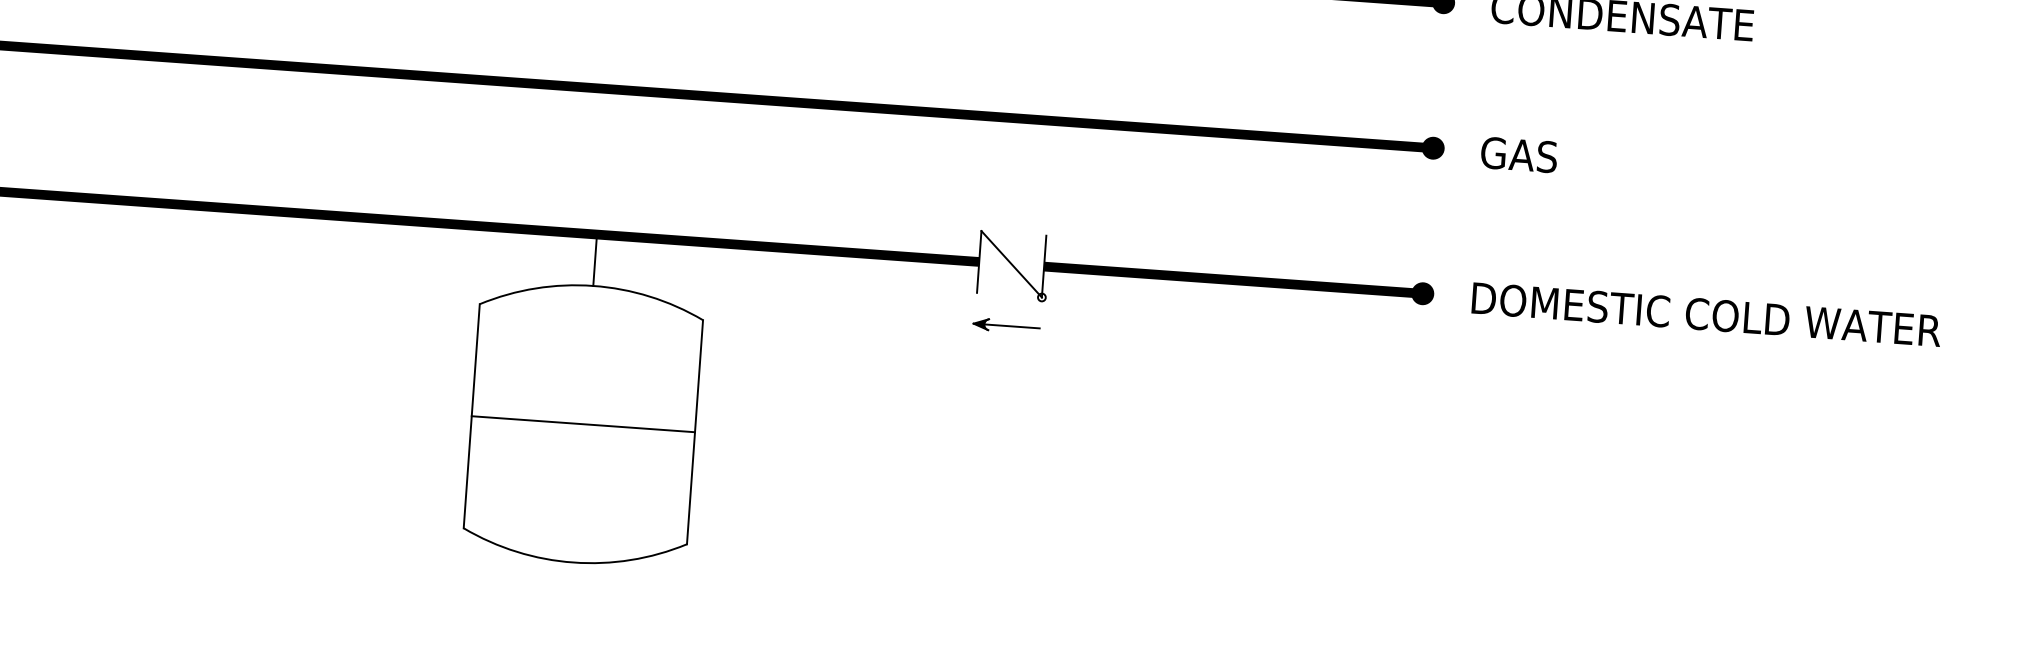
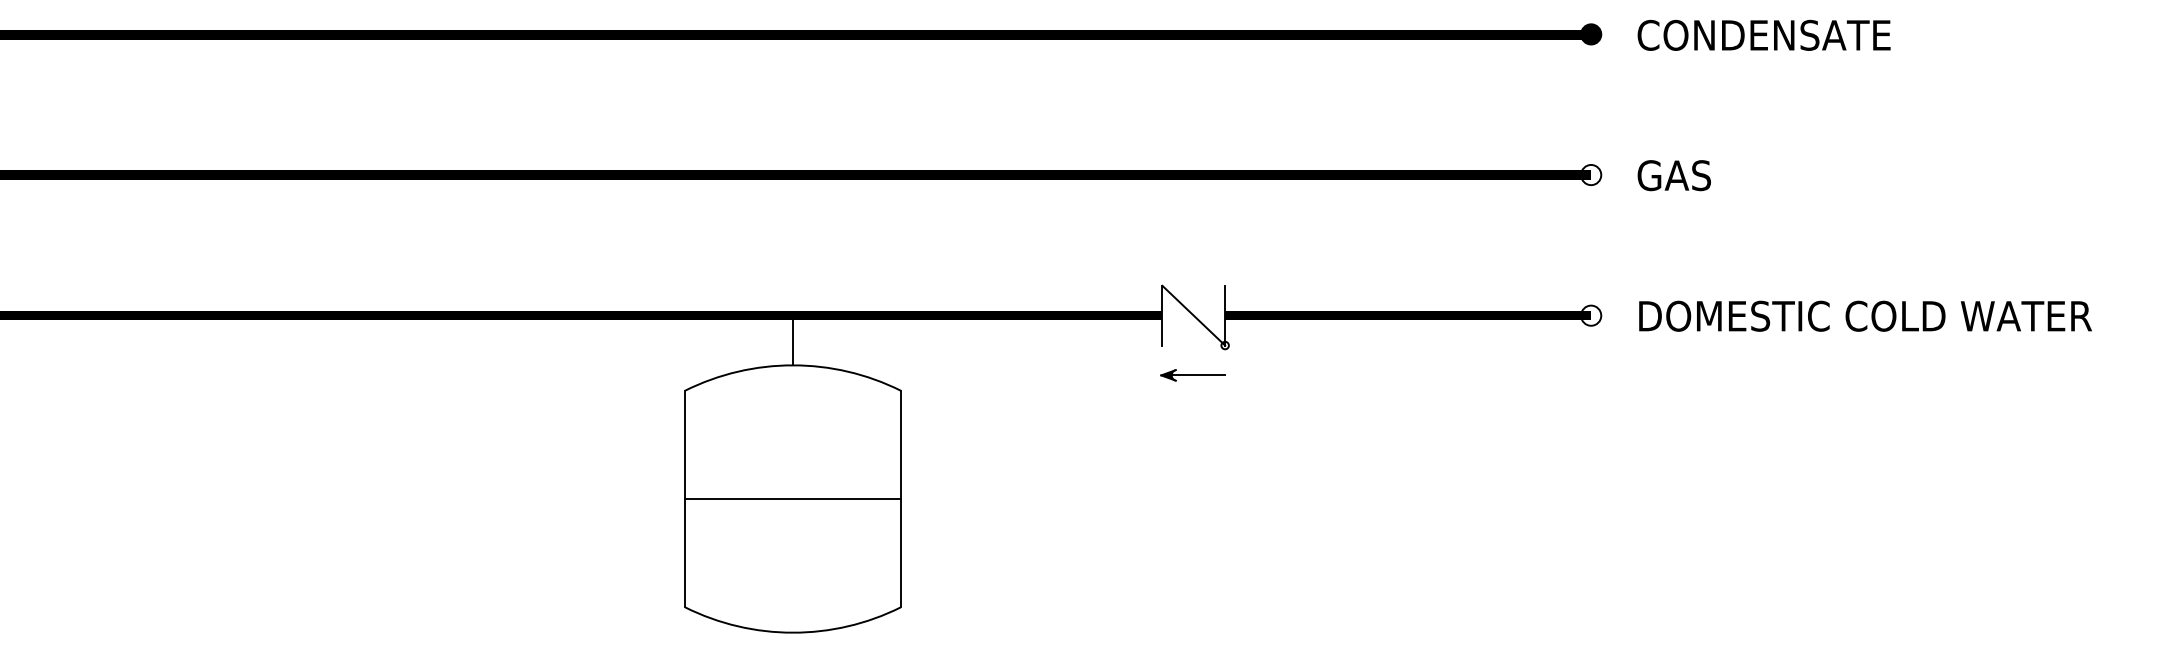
fill: (1433, 147) -> (1591, 174), removed
fill: (1423, 293) -> (1591, 315), removed

